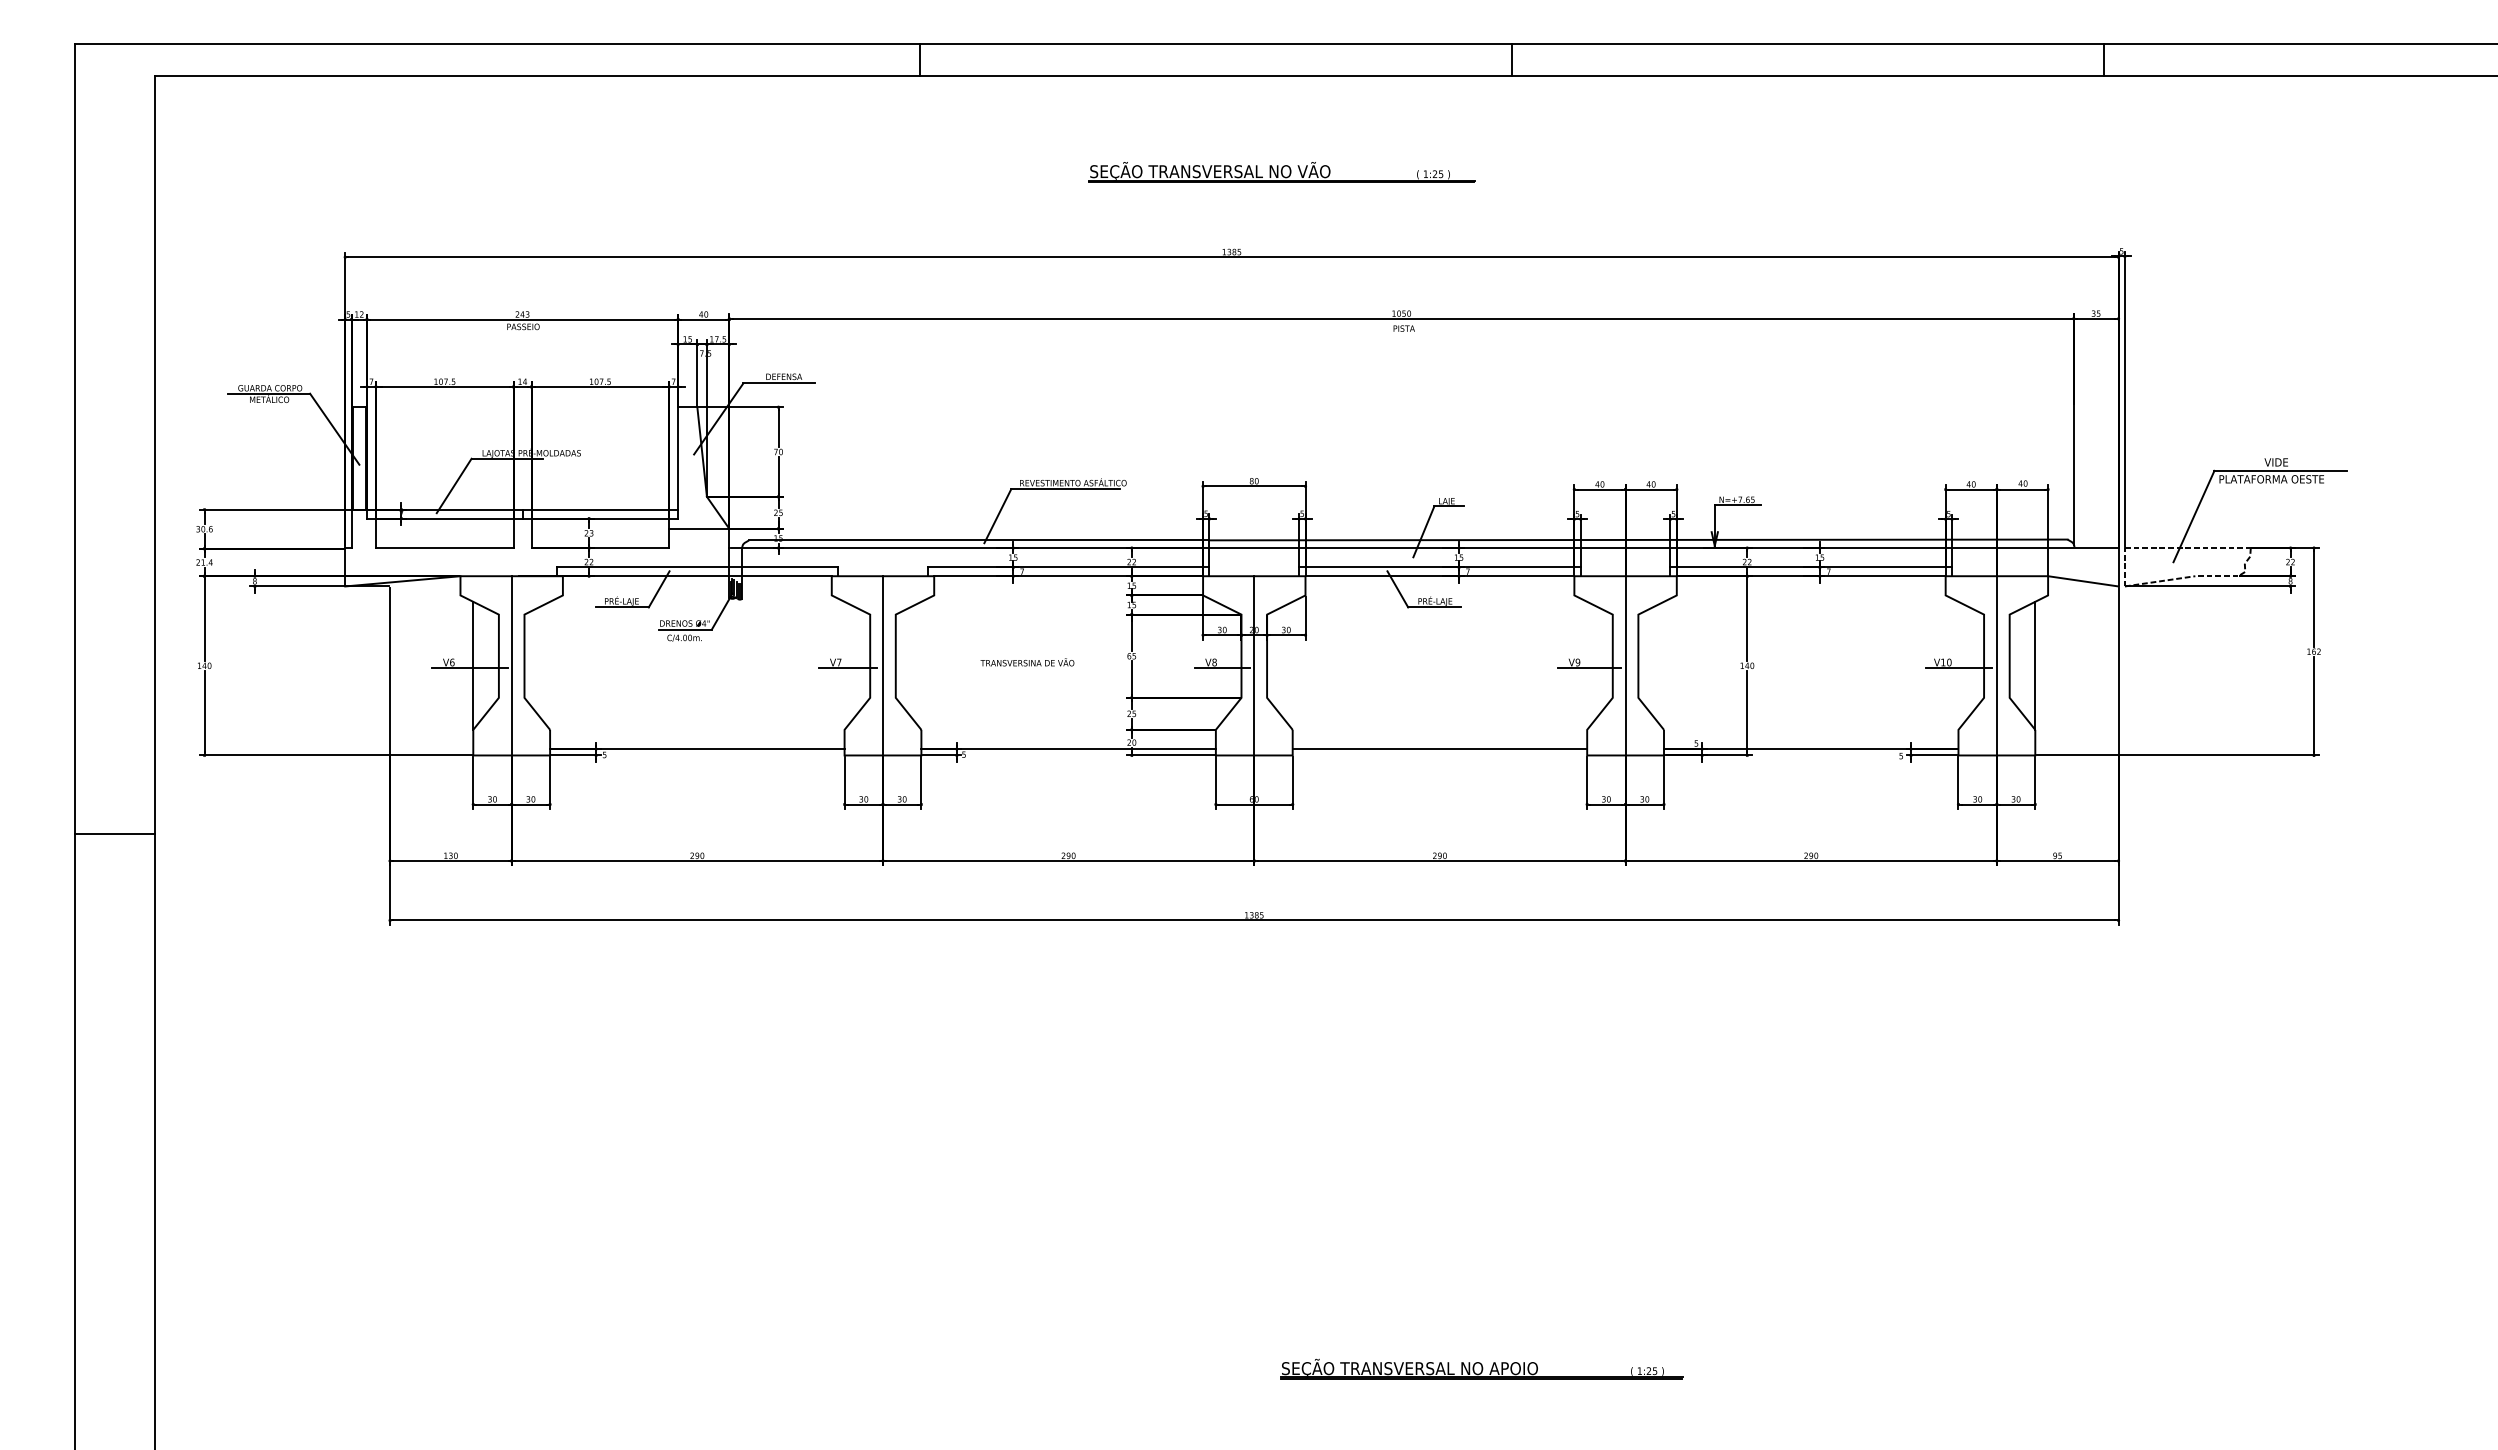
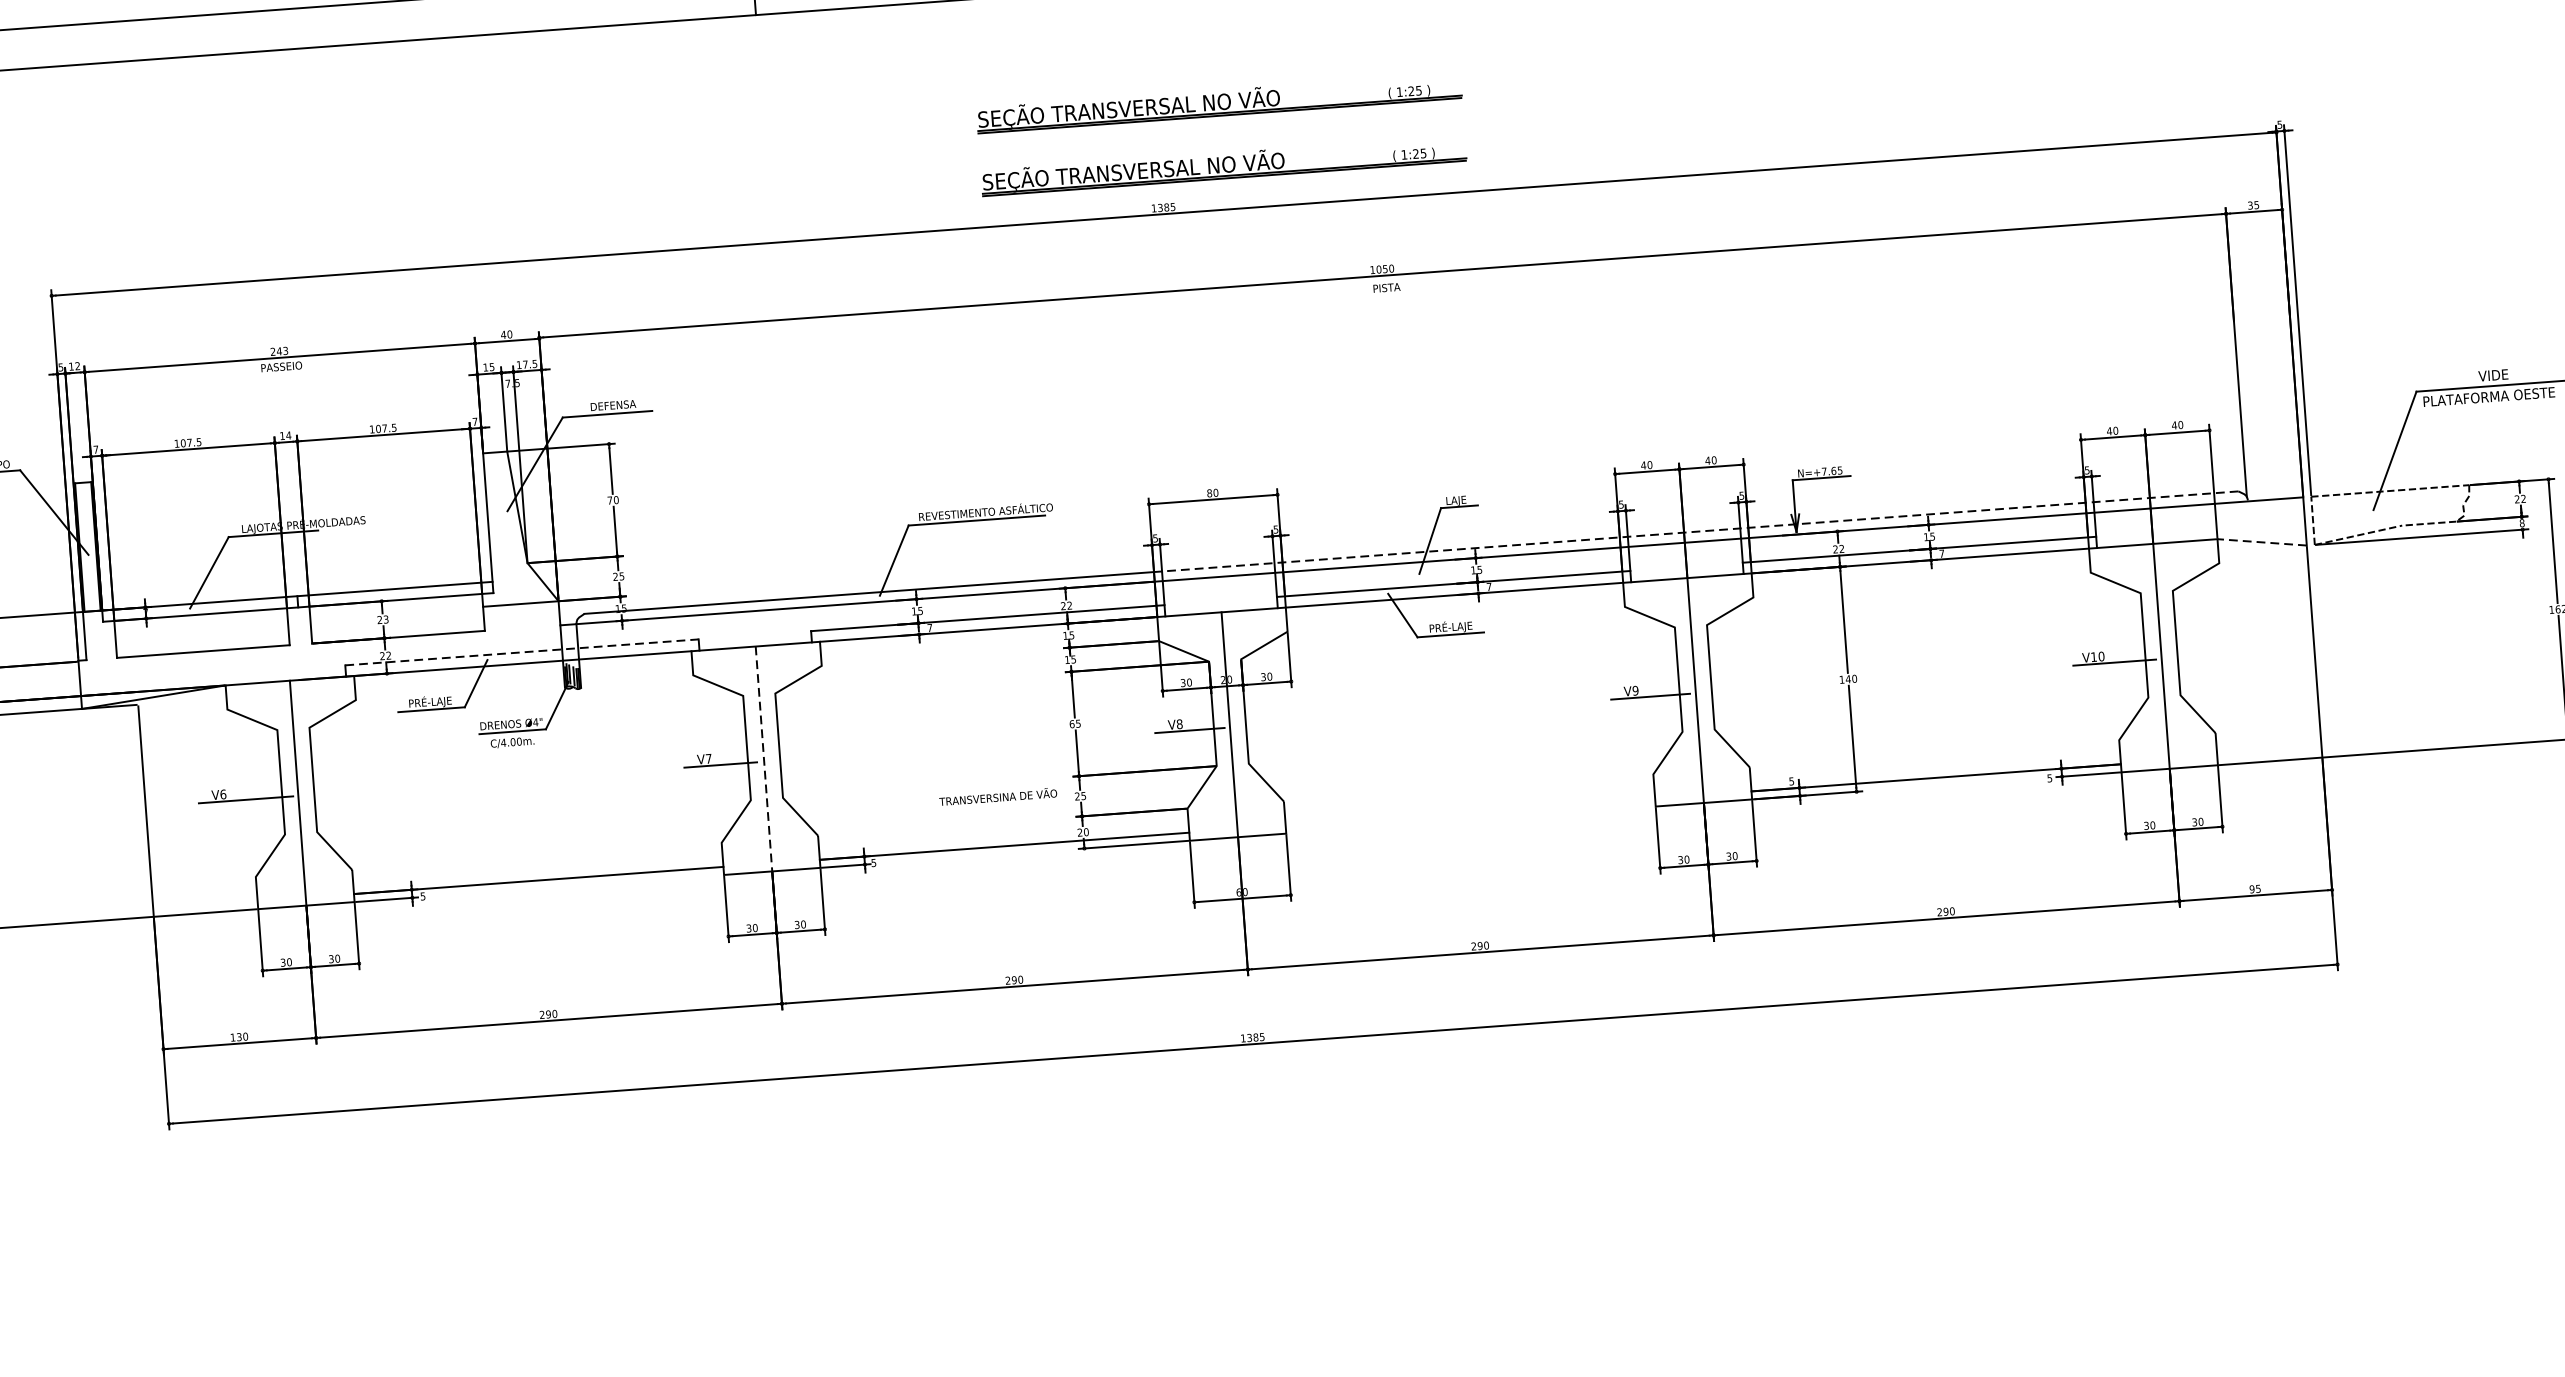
part: (1281, 222) -> (1223, 166), added
line: (1638, 539) -> (1700, 530), solid -> dashed
line: (697, 567) -> (522, 652), solid -> dashed
line: (2083, 581) -> (2262, 542), solid -> dashed
text: (1027, 662) -> (998, 796), moved
line: (473, 665) -> (250, 796), removed
line: (882, 665) -> (763, 758), solid -> dashed
line: (2035, 665) -> (2209, 652), removed
line: (1439, 749) -> (1469, 812), removed

